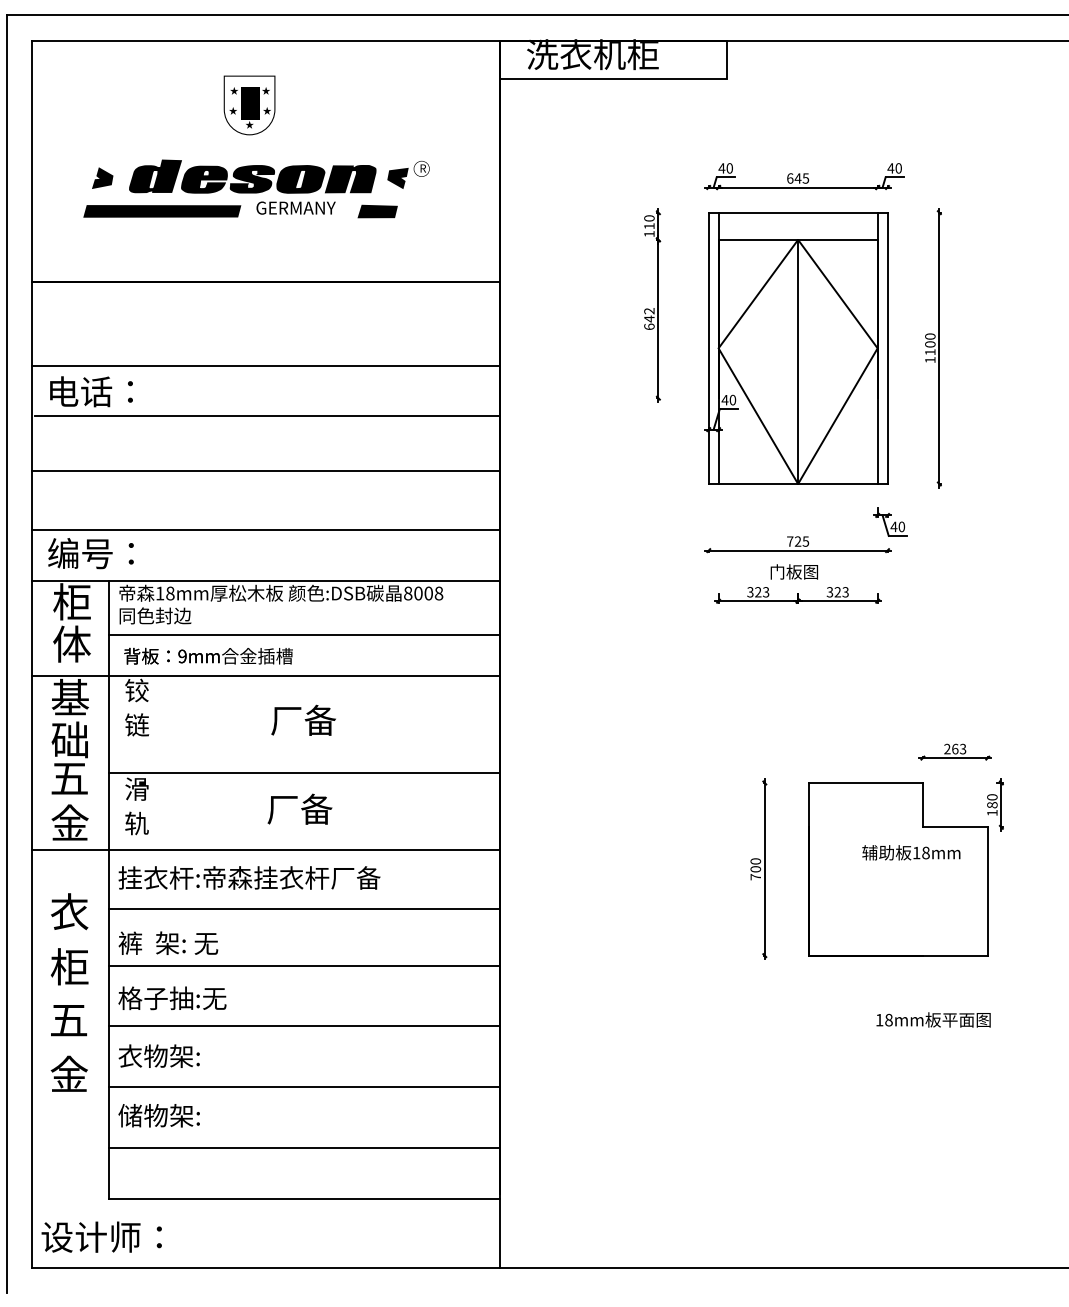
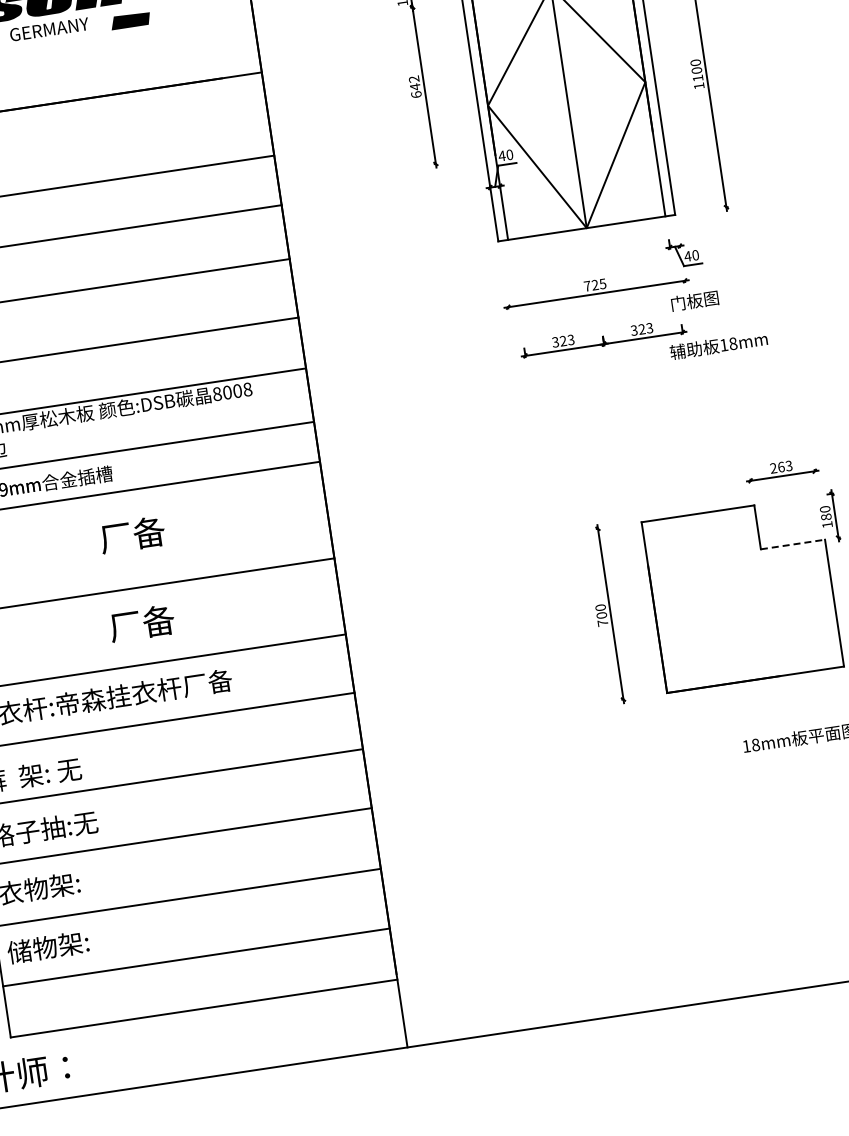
text: (793, 571) -> (694, 300), moved
line: (955, 827) -> (793, 544), solid -> dashed
text: (911, 852) -> (718, 345), moved

